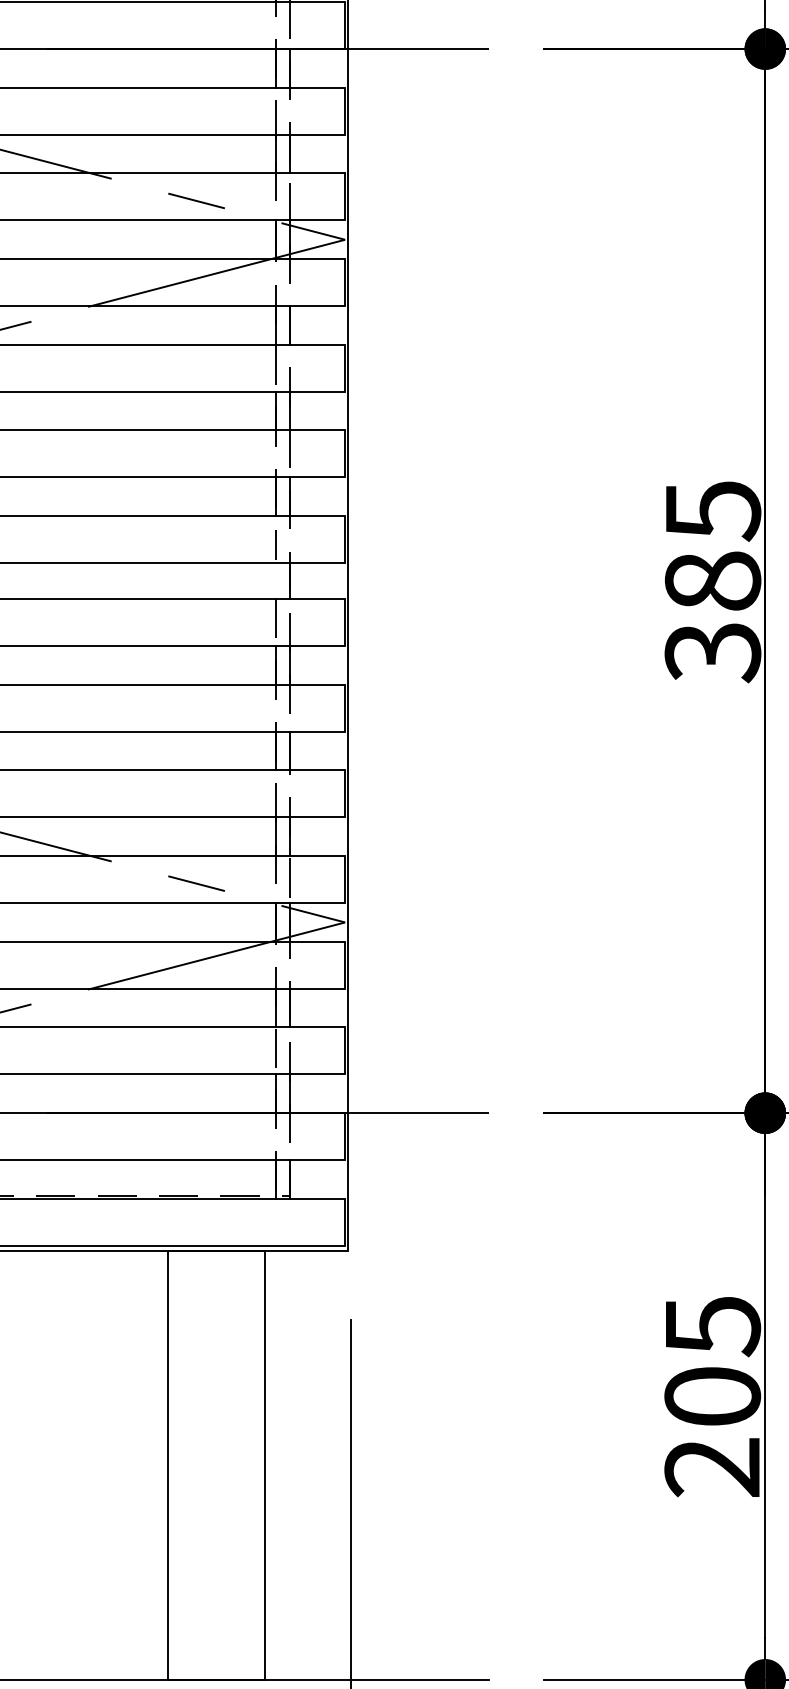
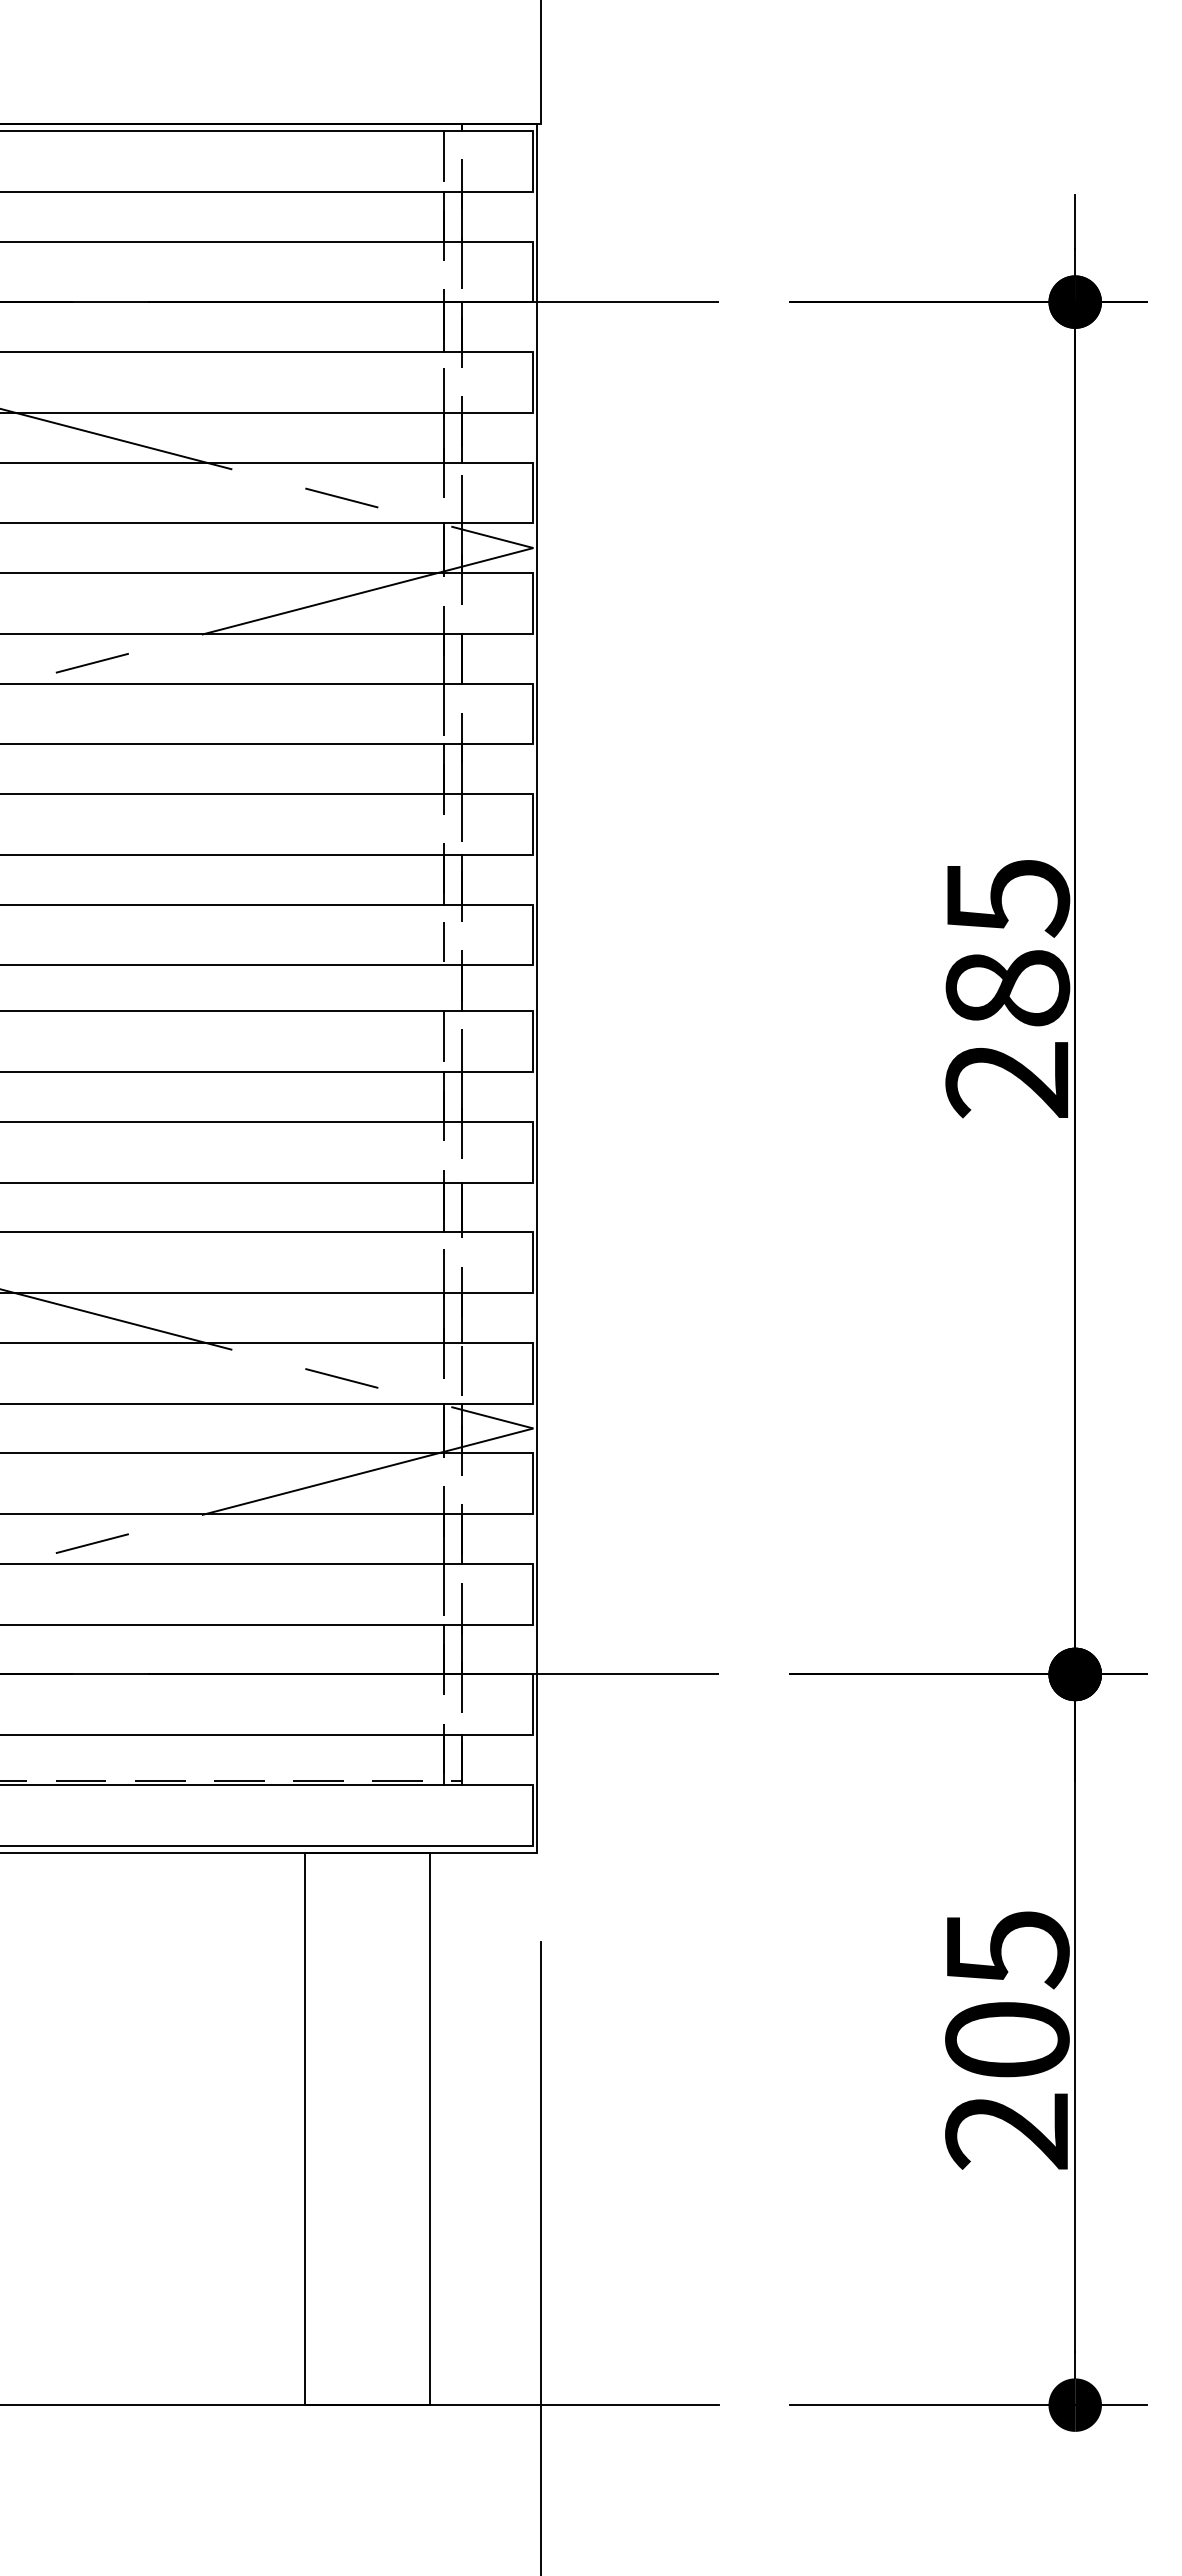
text: (712, 653) -> (1007, 1081), 385 -> 285

